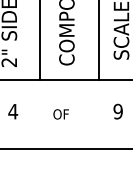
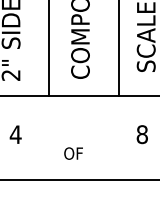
text: (117, 111) -> (141, 134), 9 -> 8
text: (60, 114) -> (72, 153), moved

